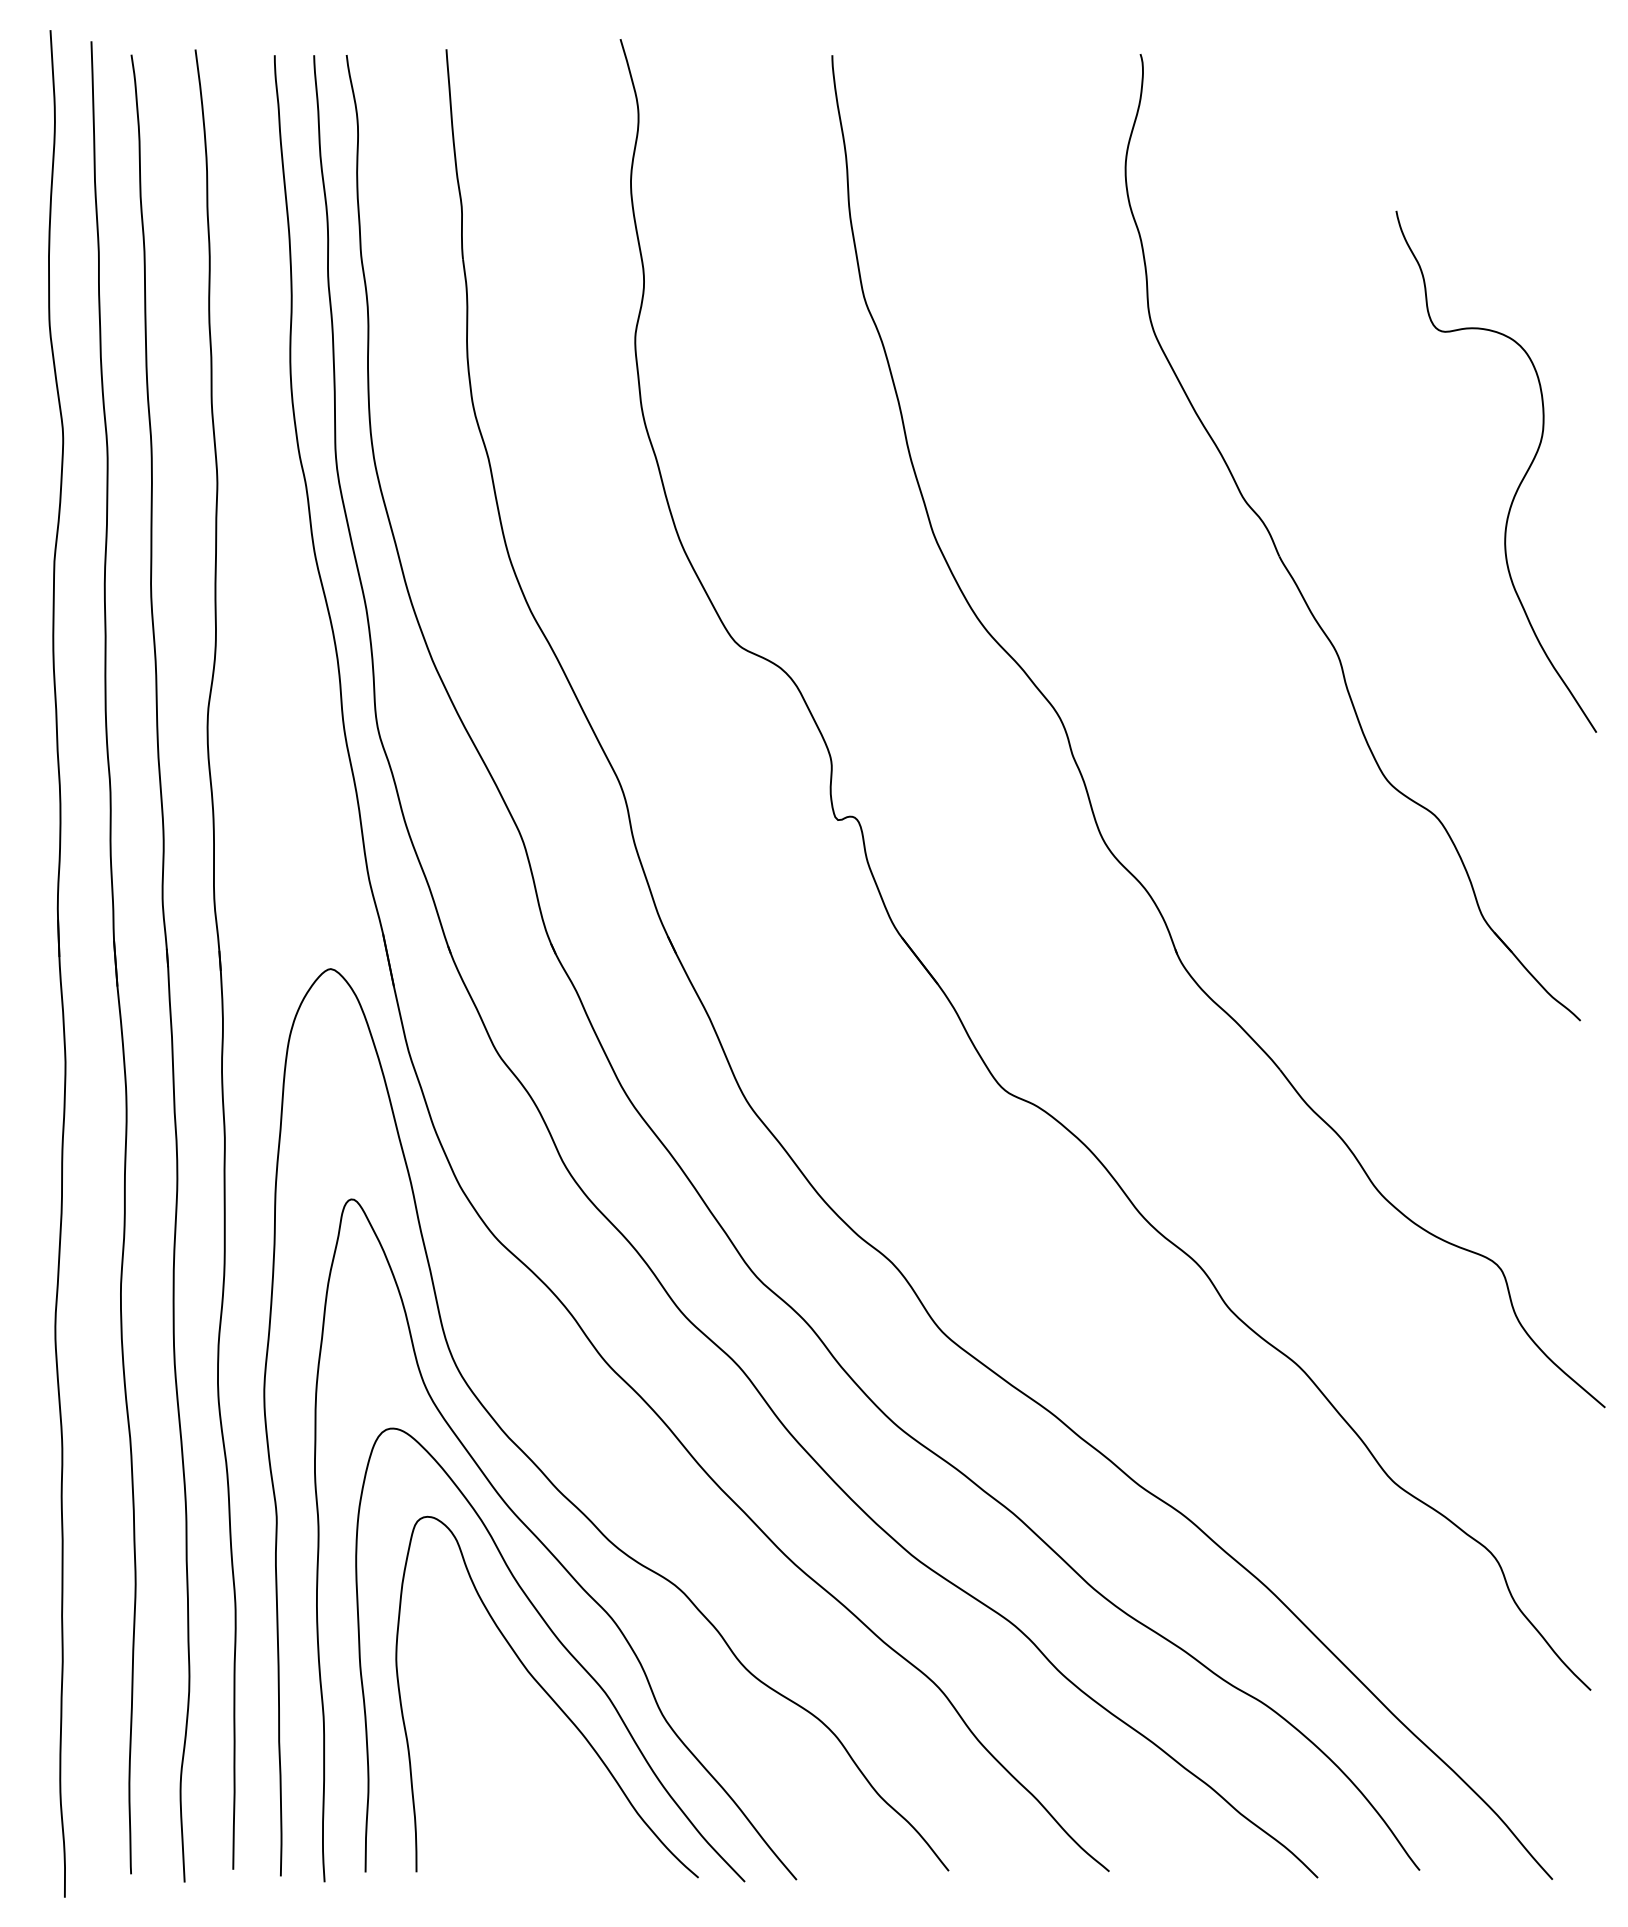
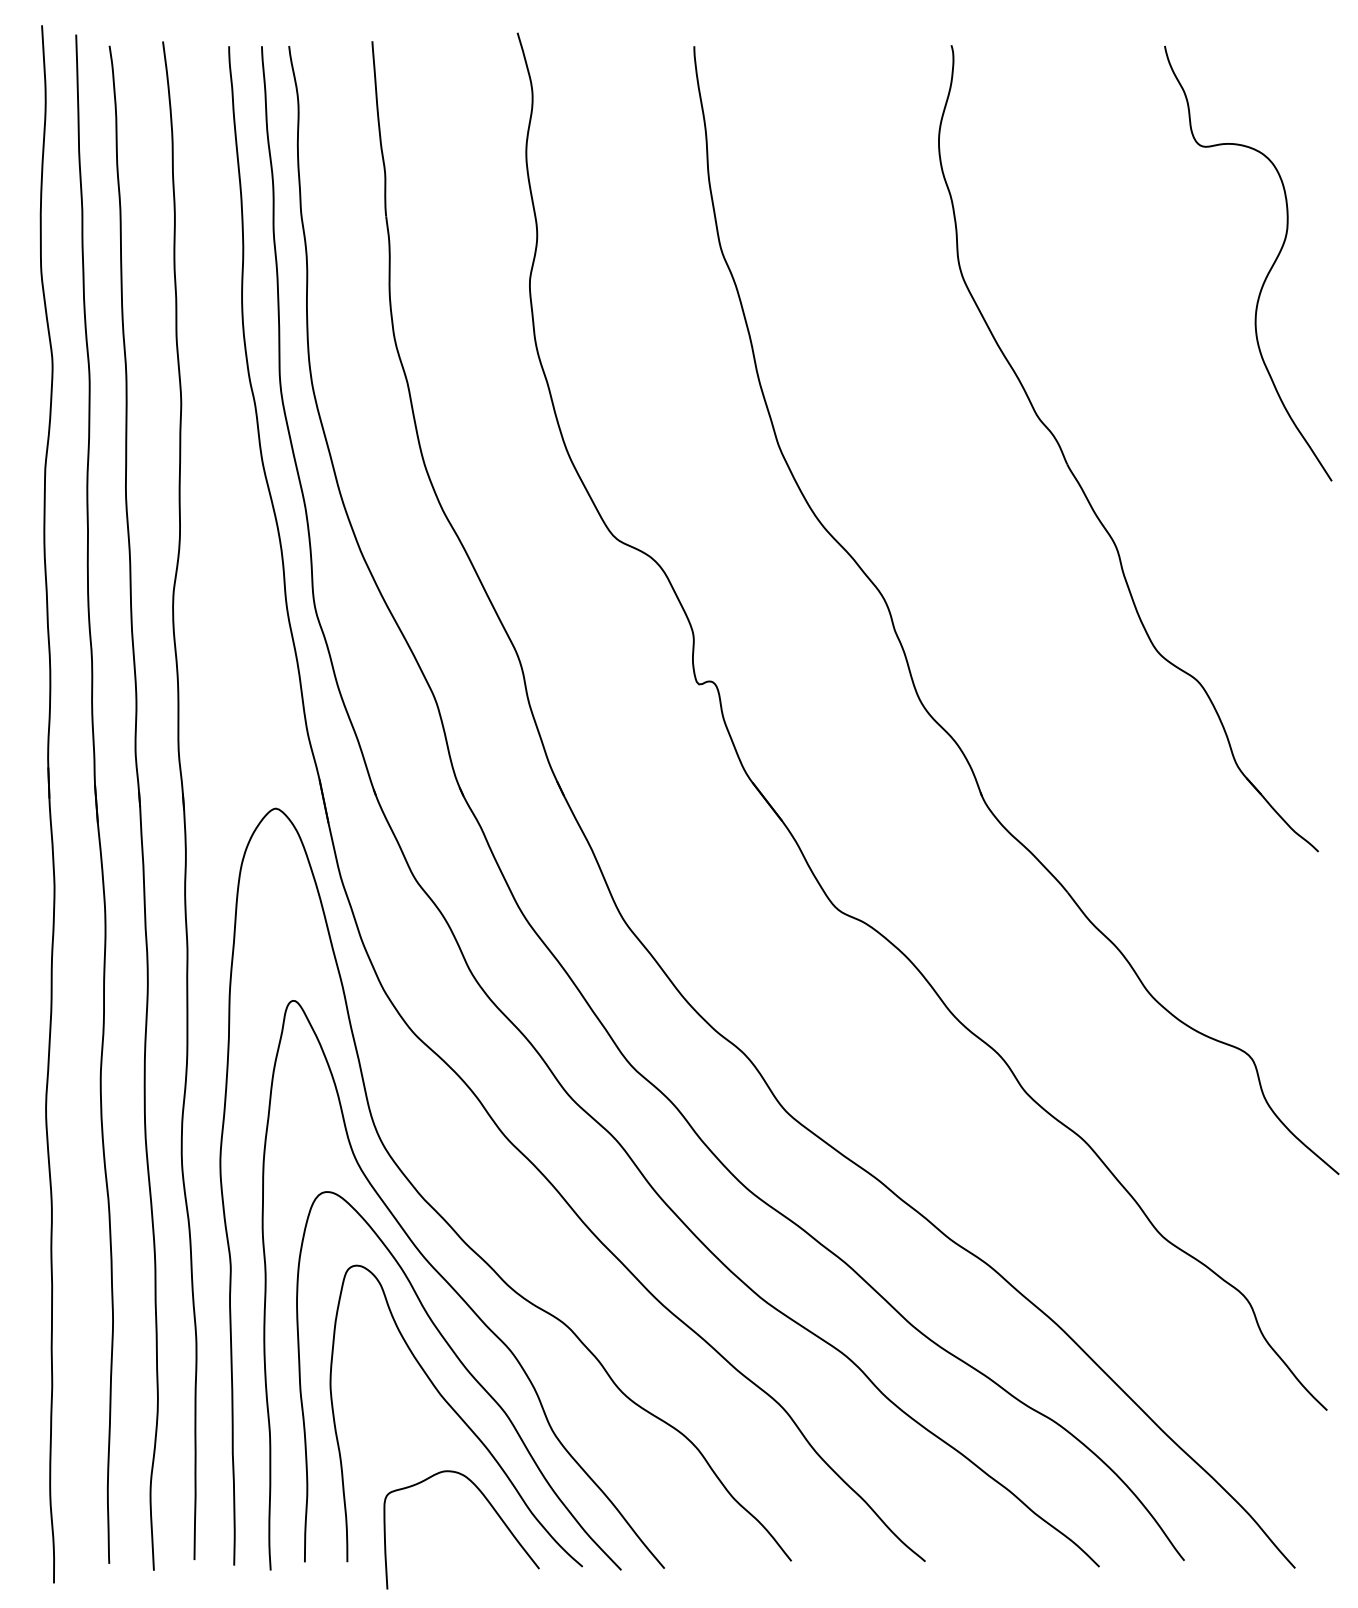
curve: (1519, 483) -> (1267, 273), moved
curve: (591, 1809) -> (493, 1509), added

